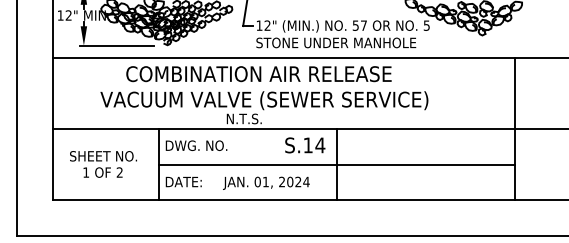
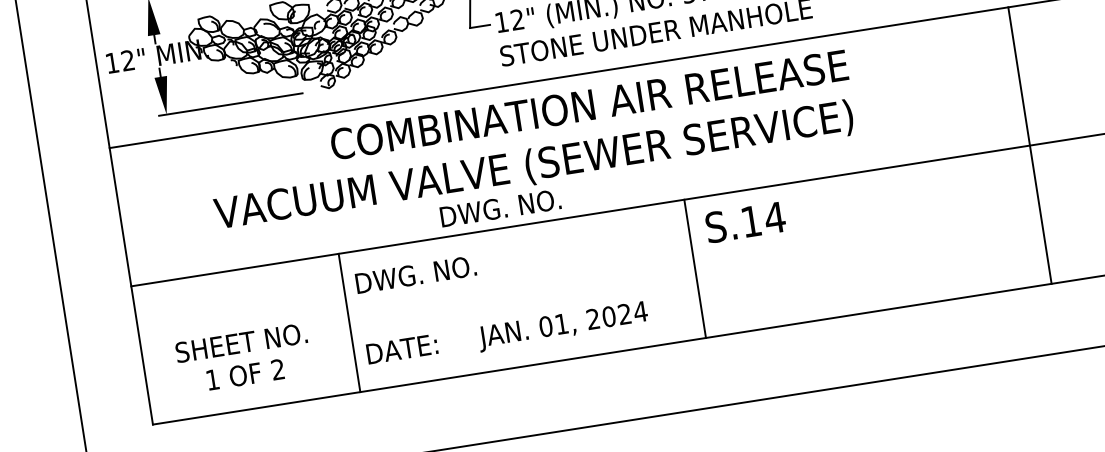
text: (258, 74) -> (588, 105), moved
text: (244, 118) -> (500, 207), N.T.S. -> DWG. NO.
text: (305, 145) -> (746, 222), moved
text: (103, 164) -> (243, 358), moved
line: (337, 164) -> (695, 268), removed

